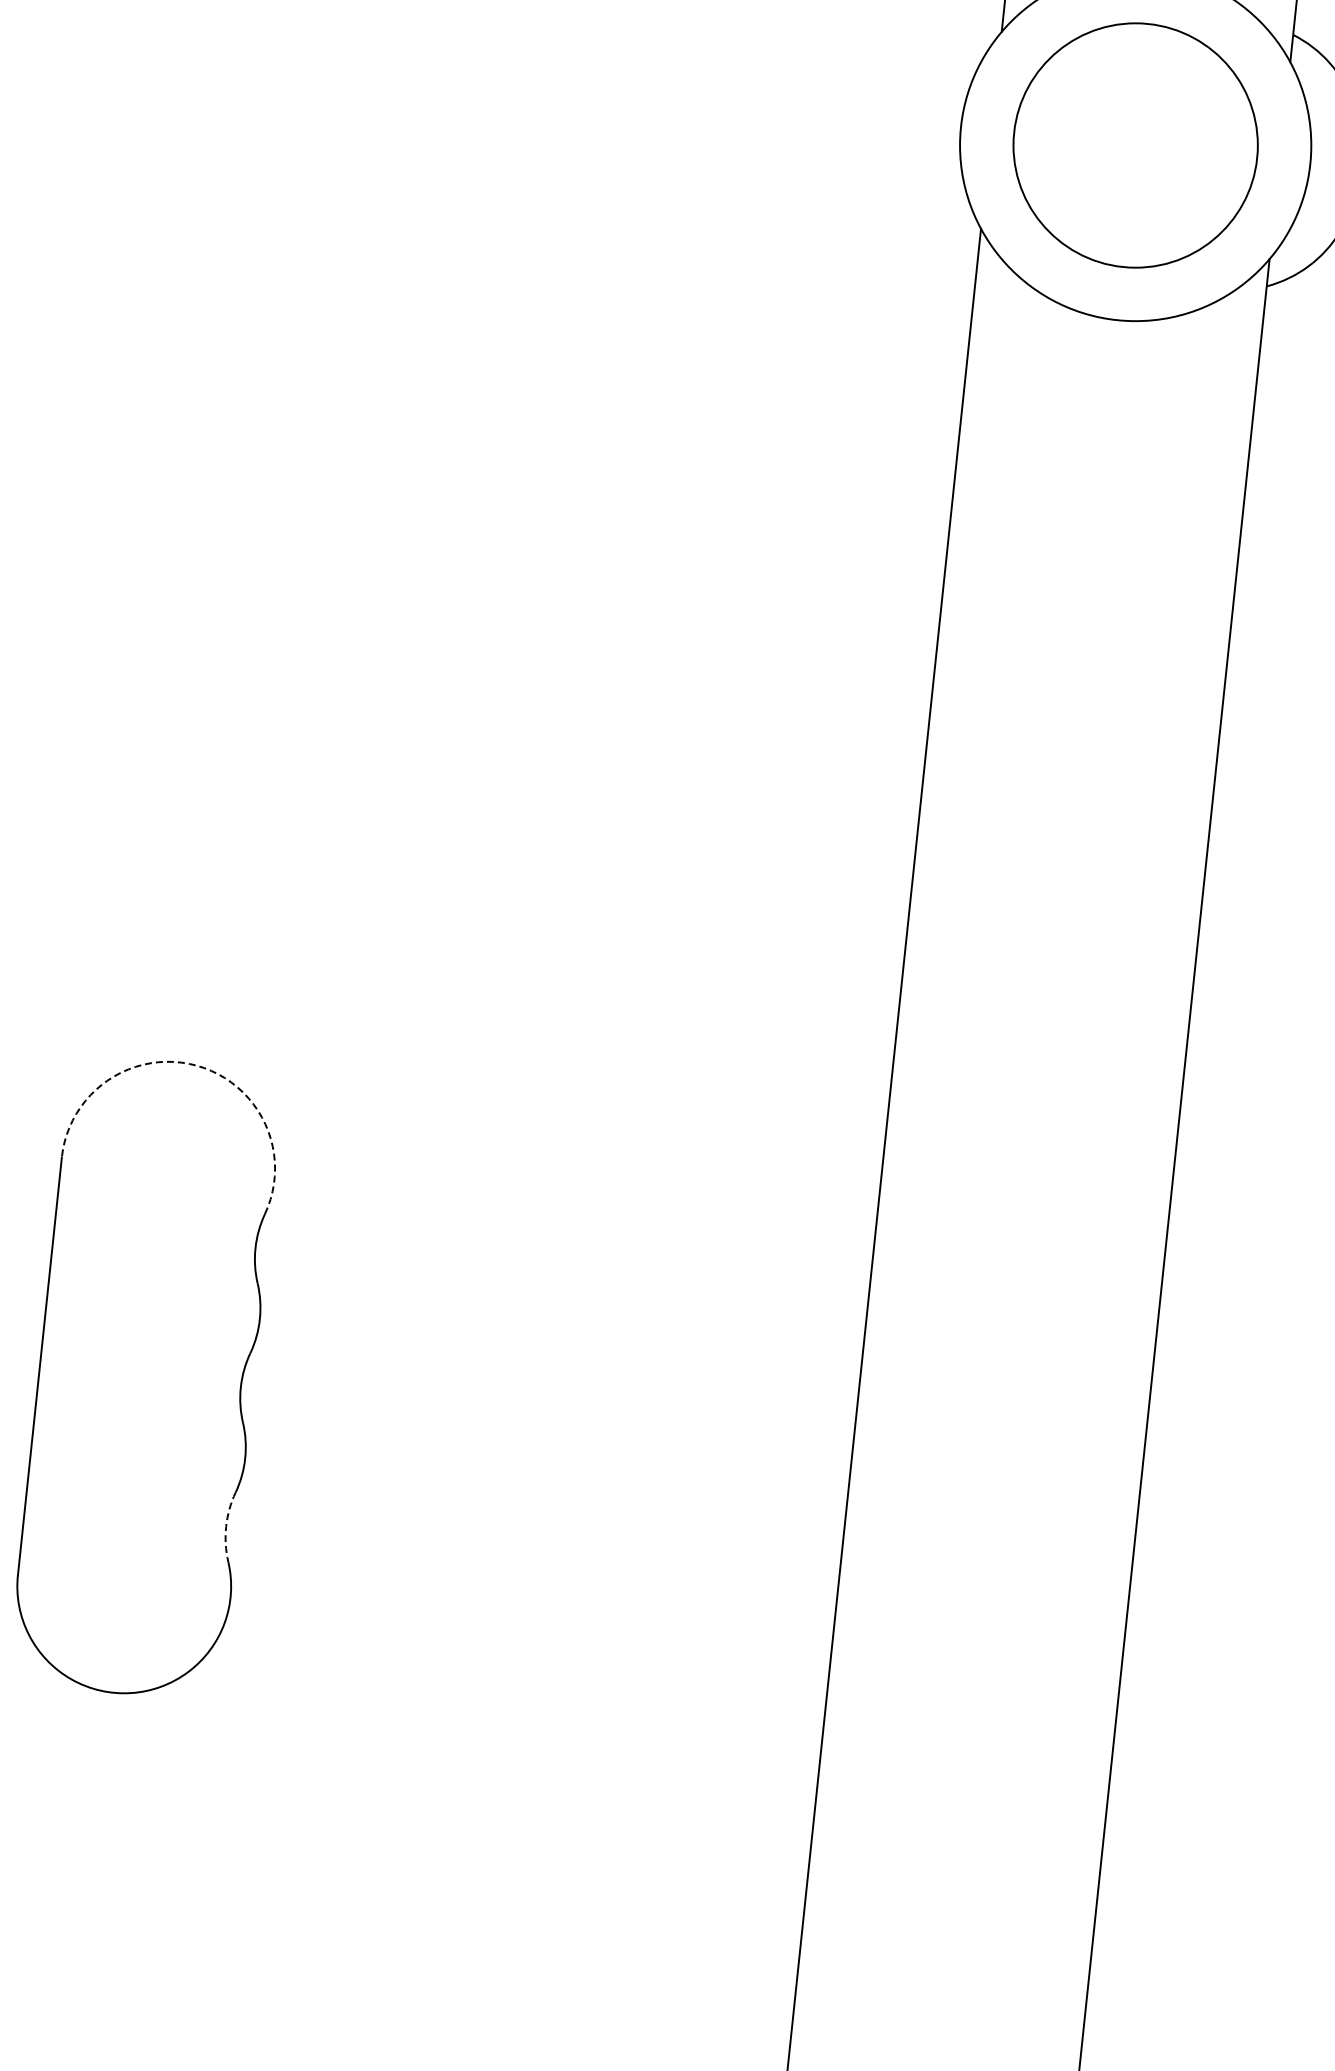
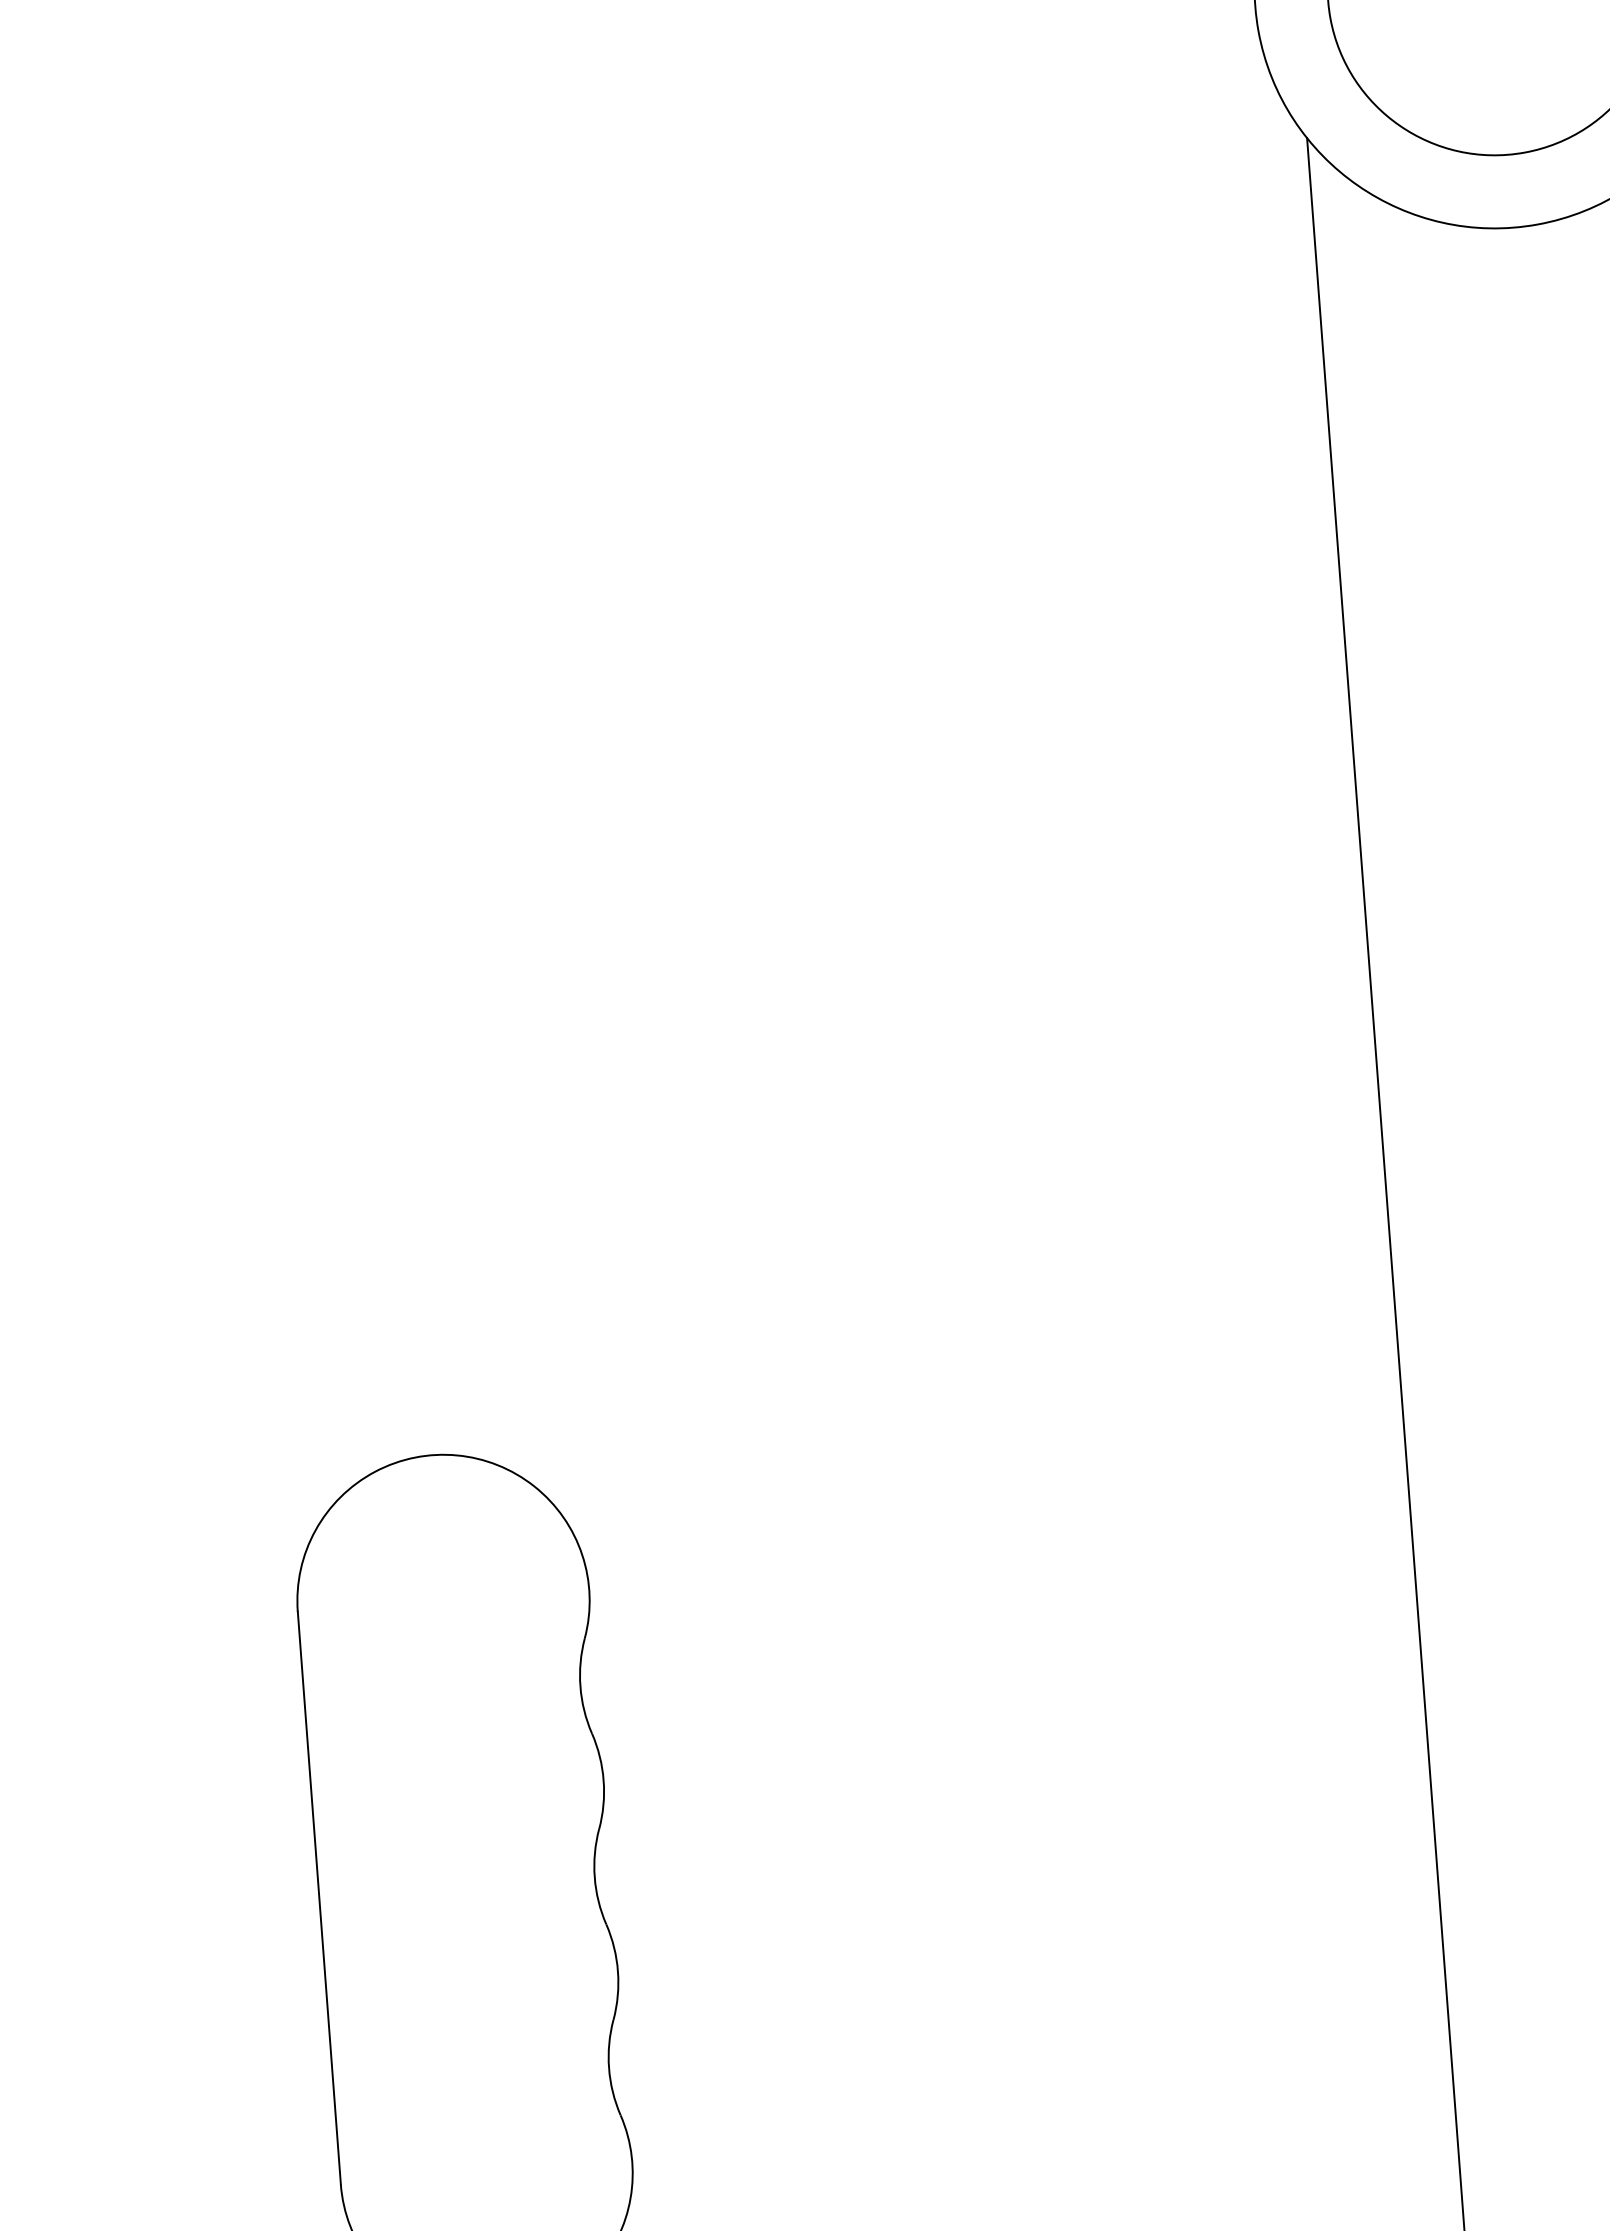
arc: (196, 1065) -> (456, 1455), dashed -> solid
arc: (226, 1526) -> (609, 2067), dashed -> solid

